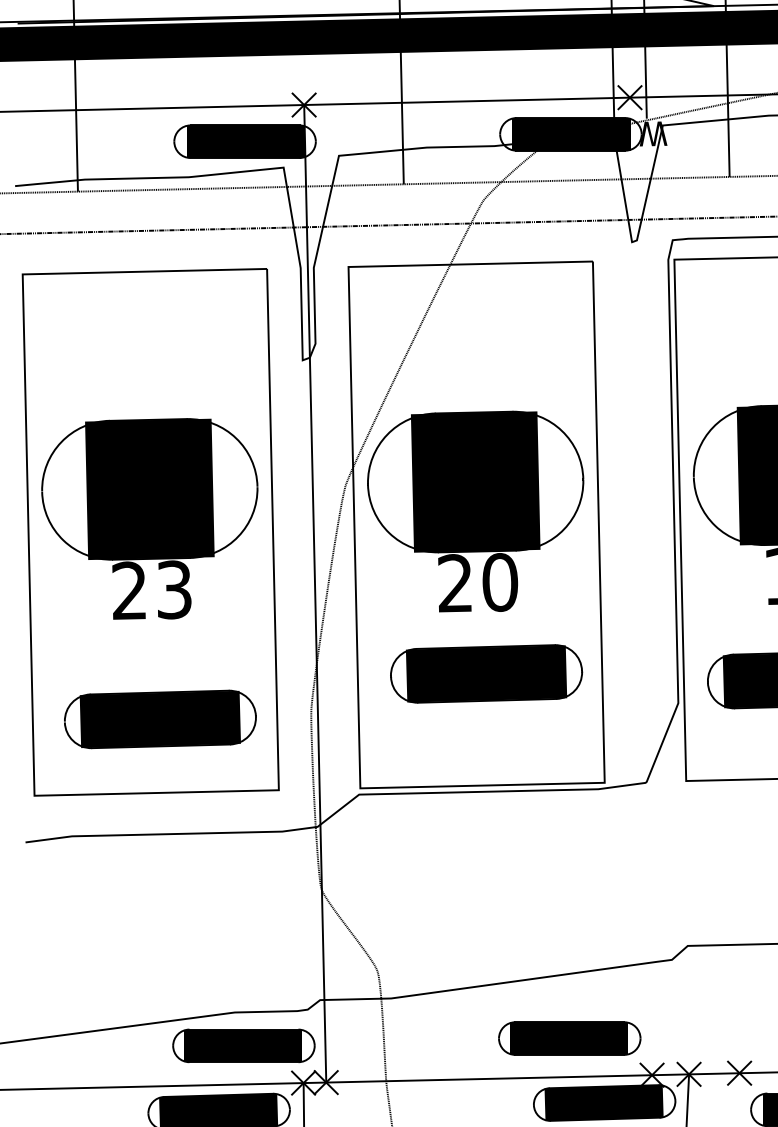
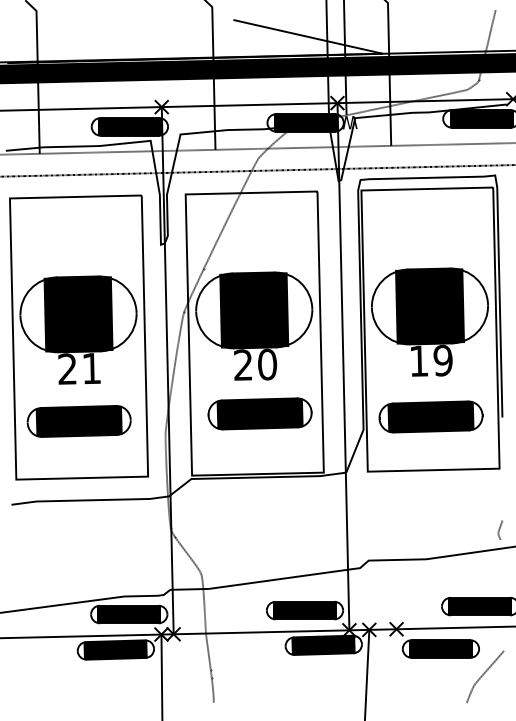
line: (641, 586) -> (343, 366), added
text: (173, 589) -> (91, 368), 23 -> 21
part: (159, 719) -> (78, 421), moved

